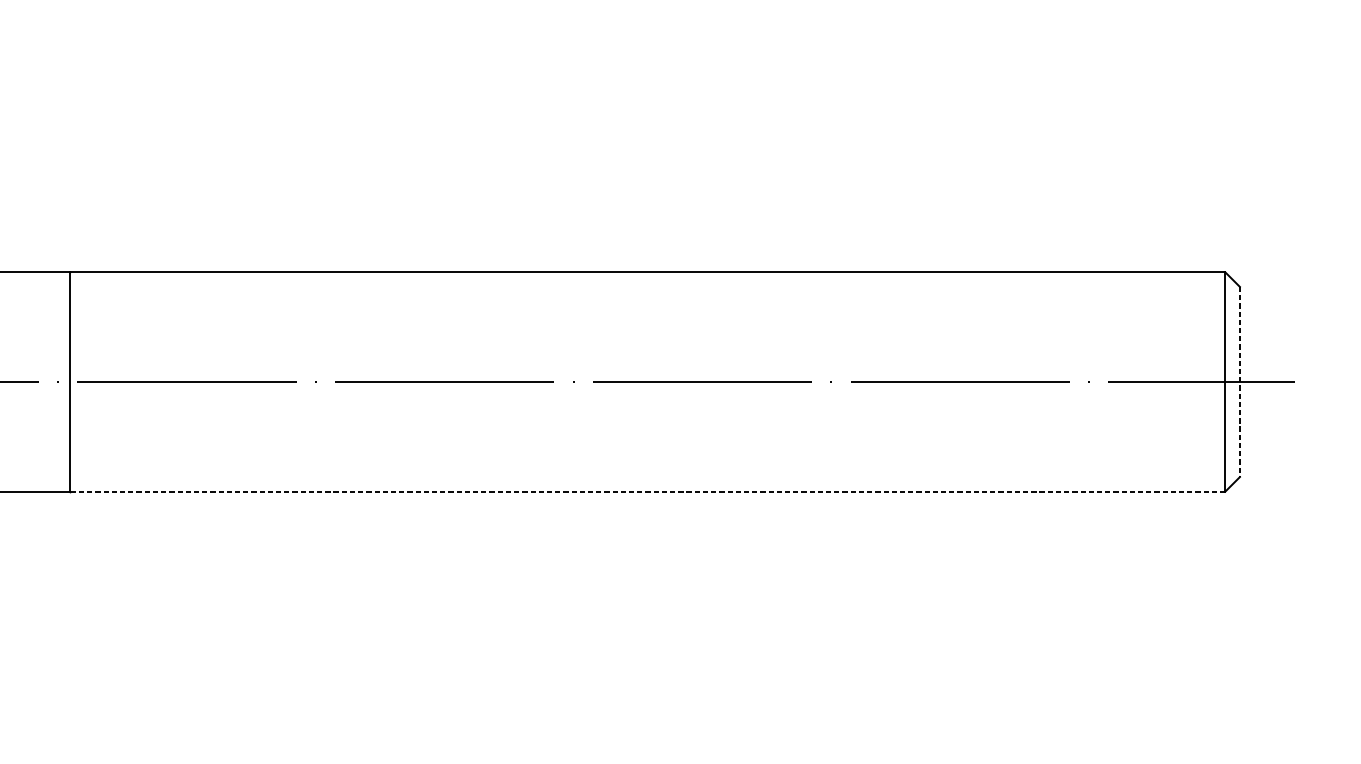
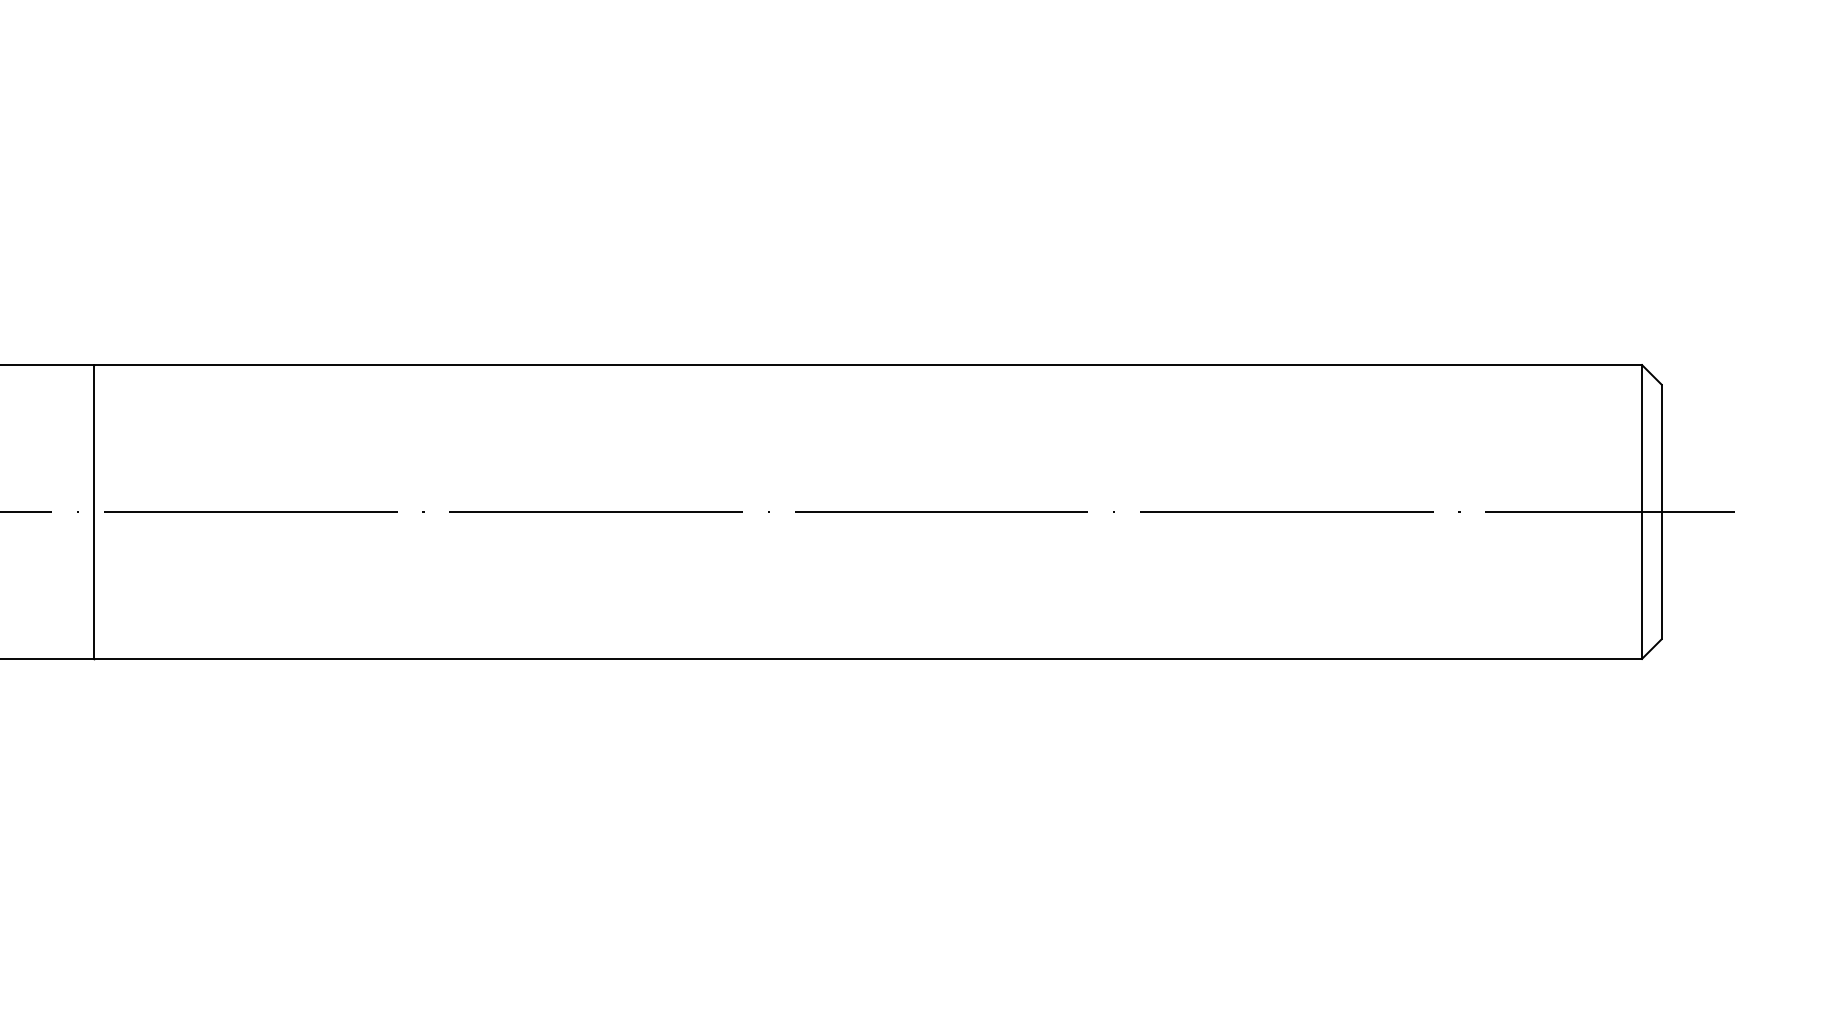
line: (1239, 382) -> (1661, 512), dashed -> solid
line: (647, 491) -> (867, 658), dashed -> solid

